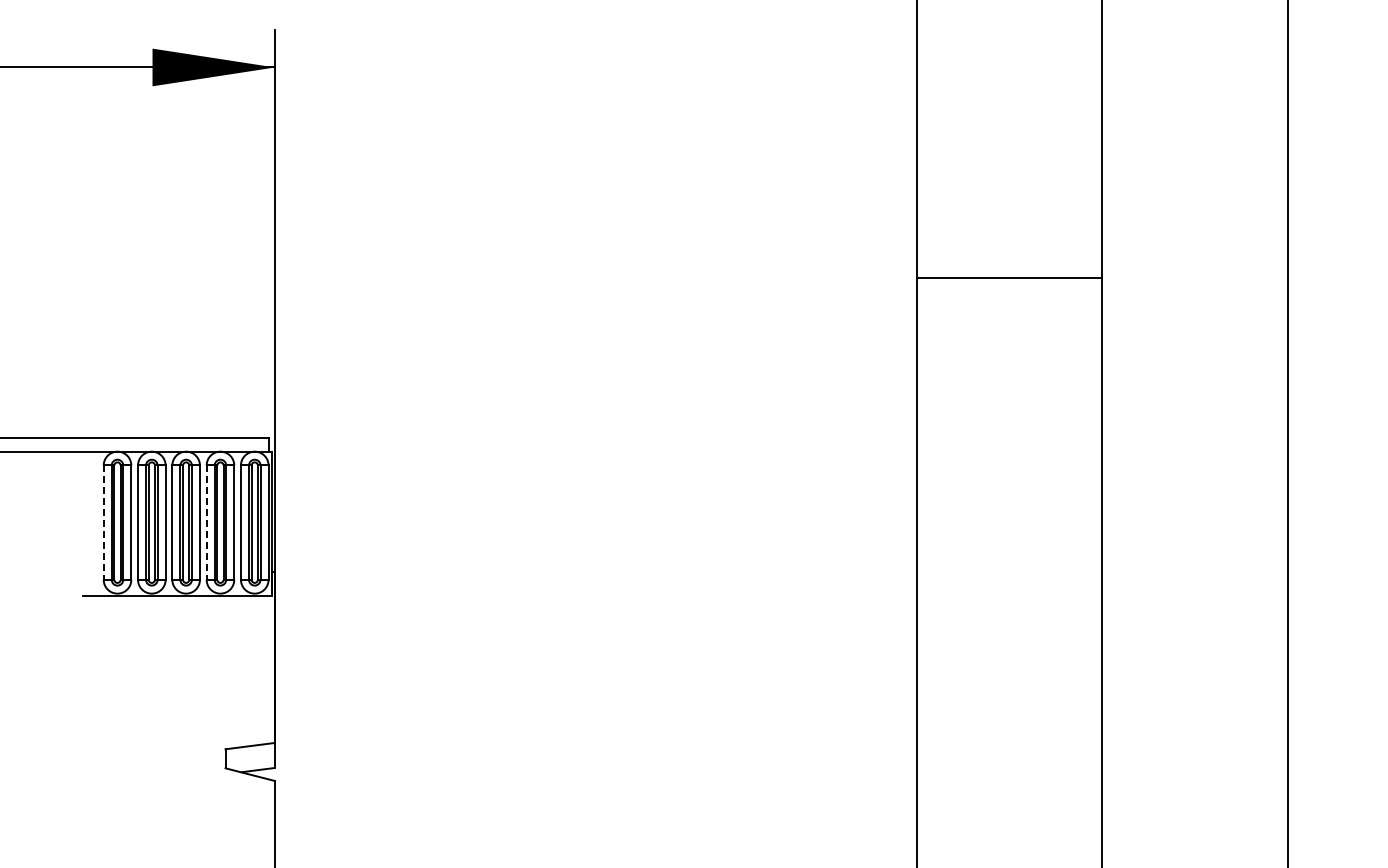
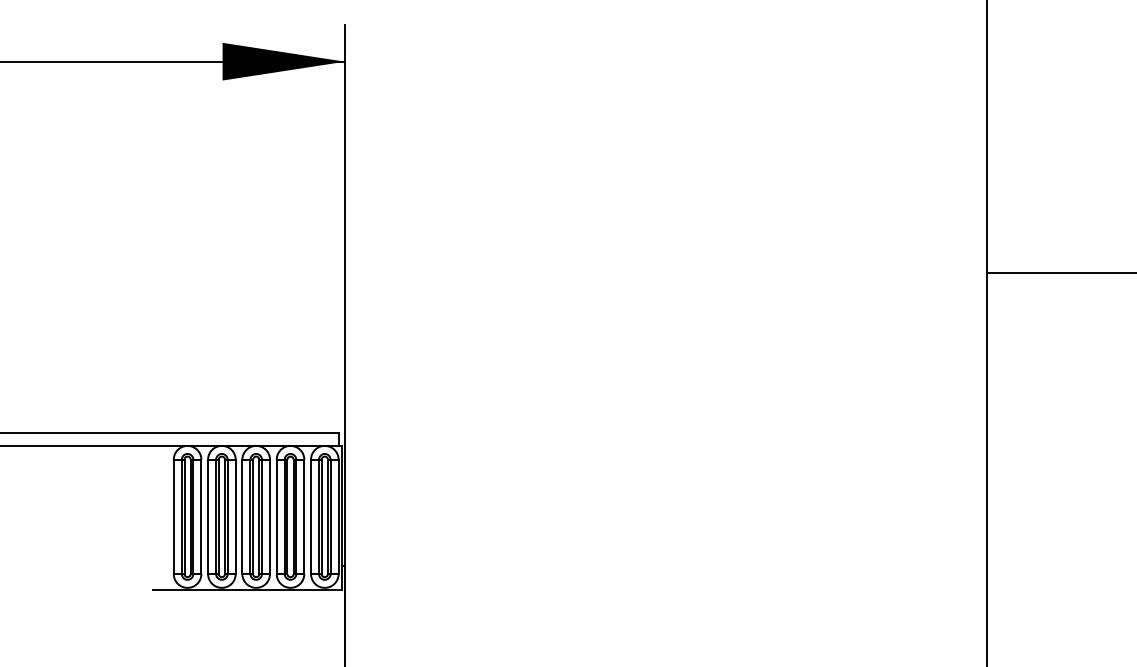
line: (103, 523) -> (173, 517), dashed -> solid
line: (206, 523) -> (276, 517), dashed -> solid

